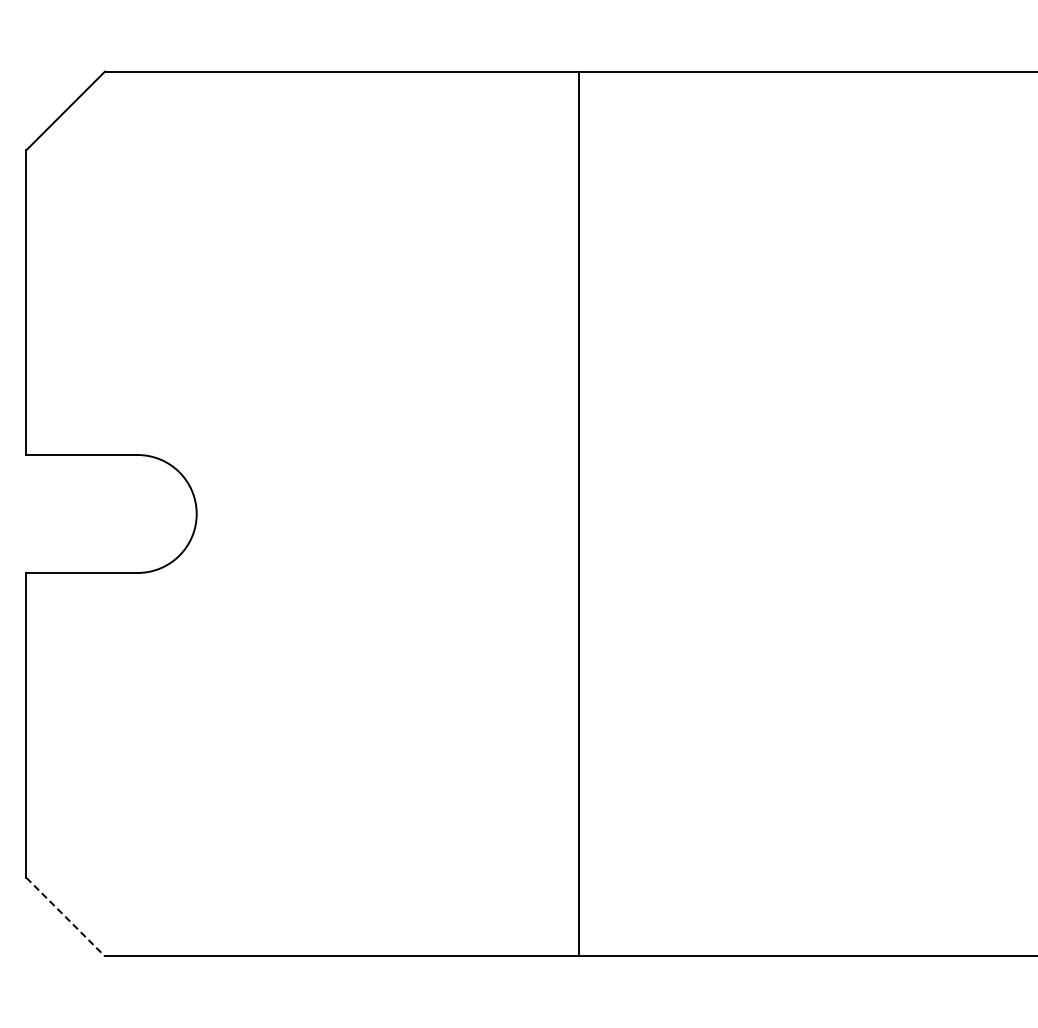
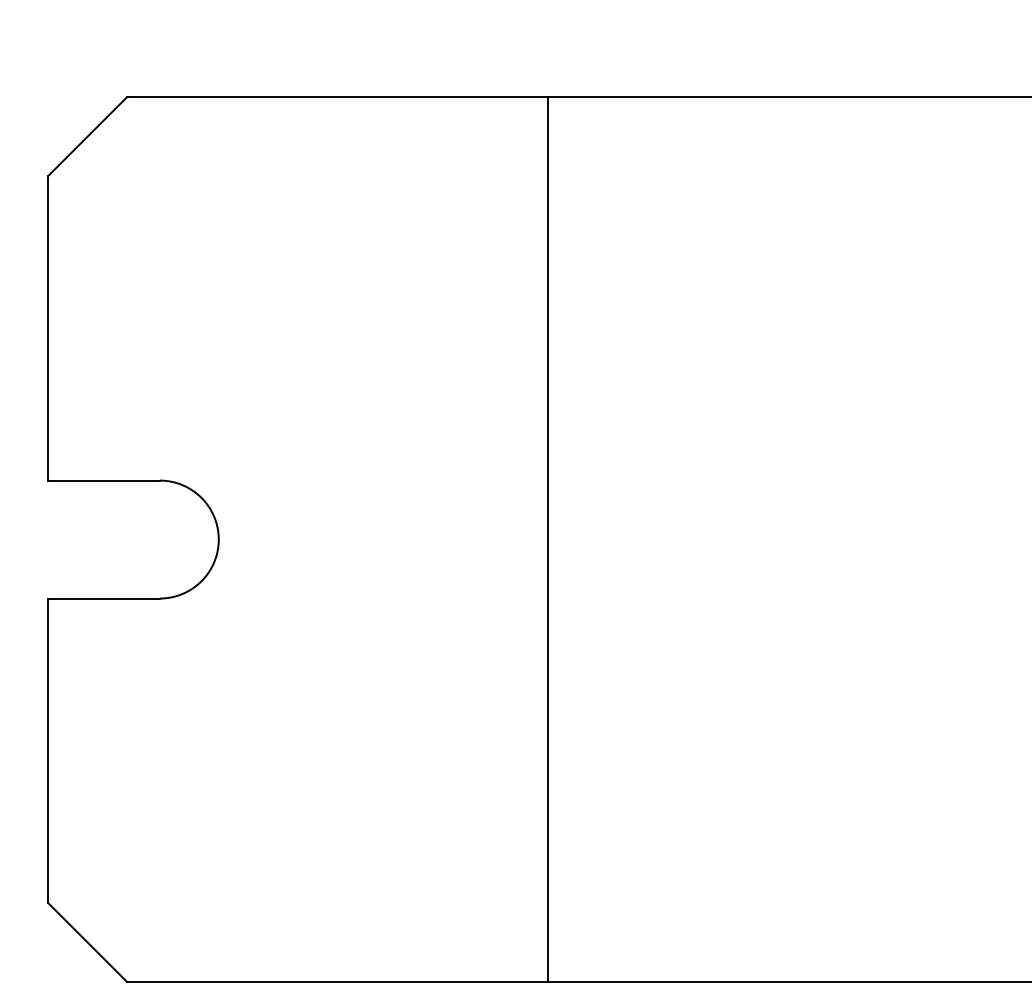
line: (579, 513) -> (548, 539), moved
line: (65, 917) -> (87, 943), dashed -> solid

